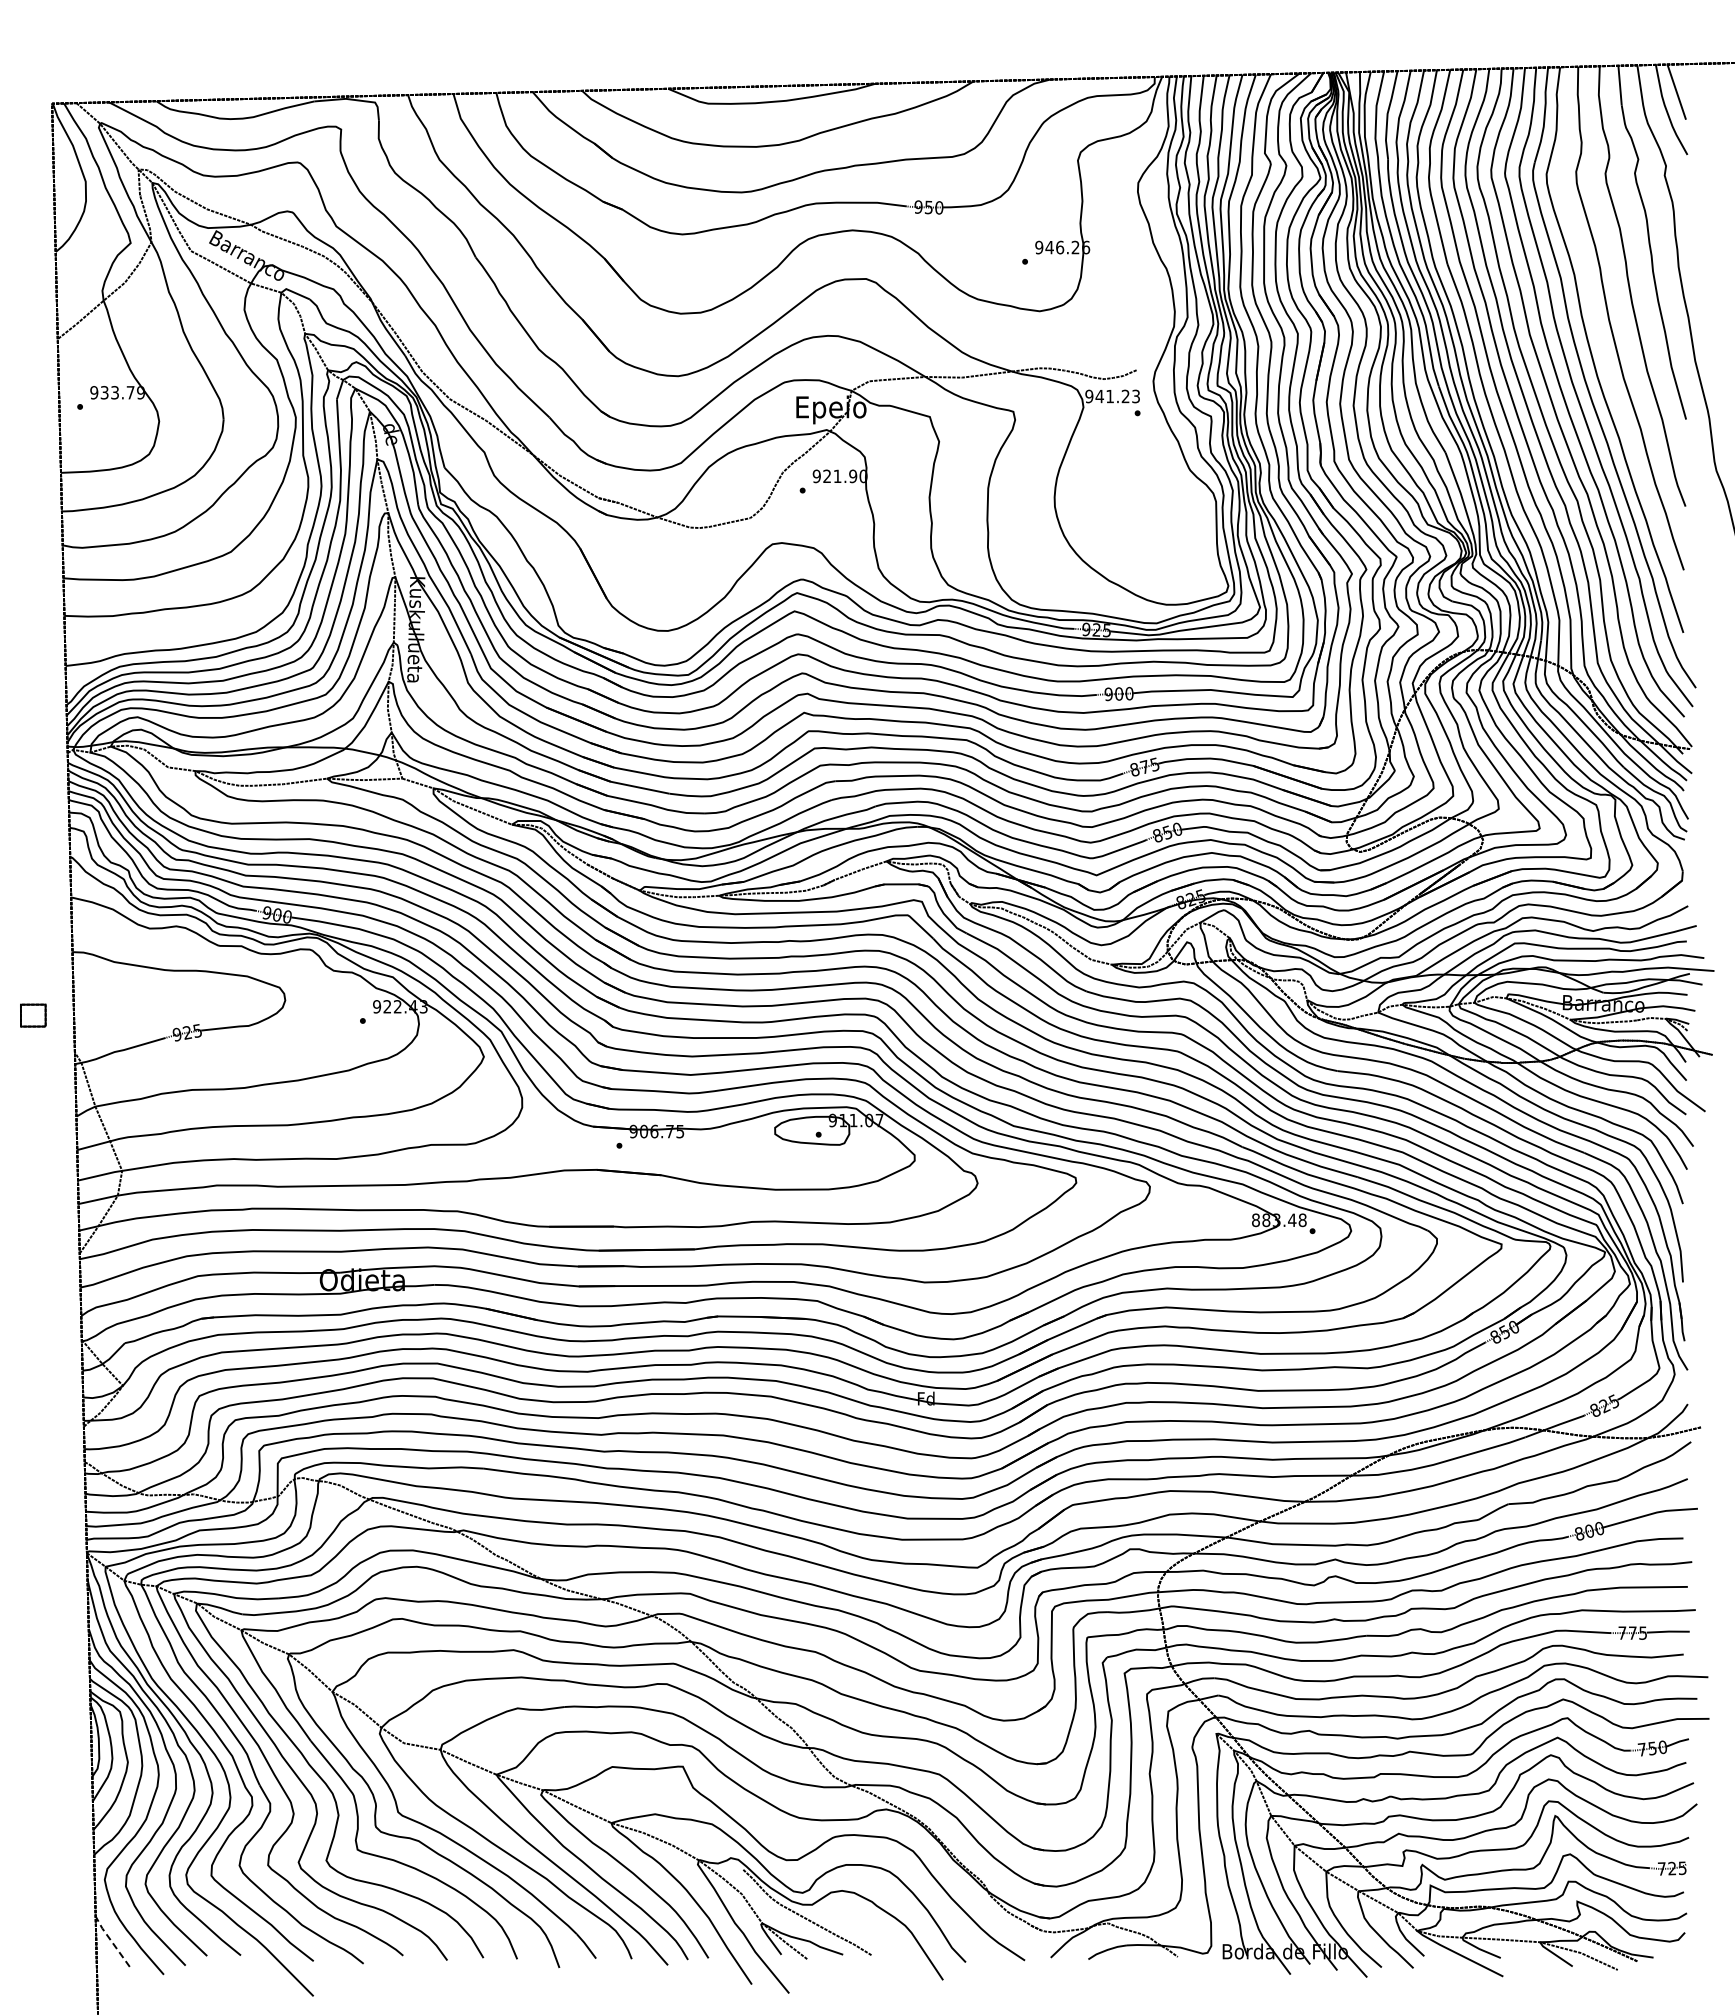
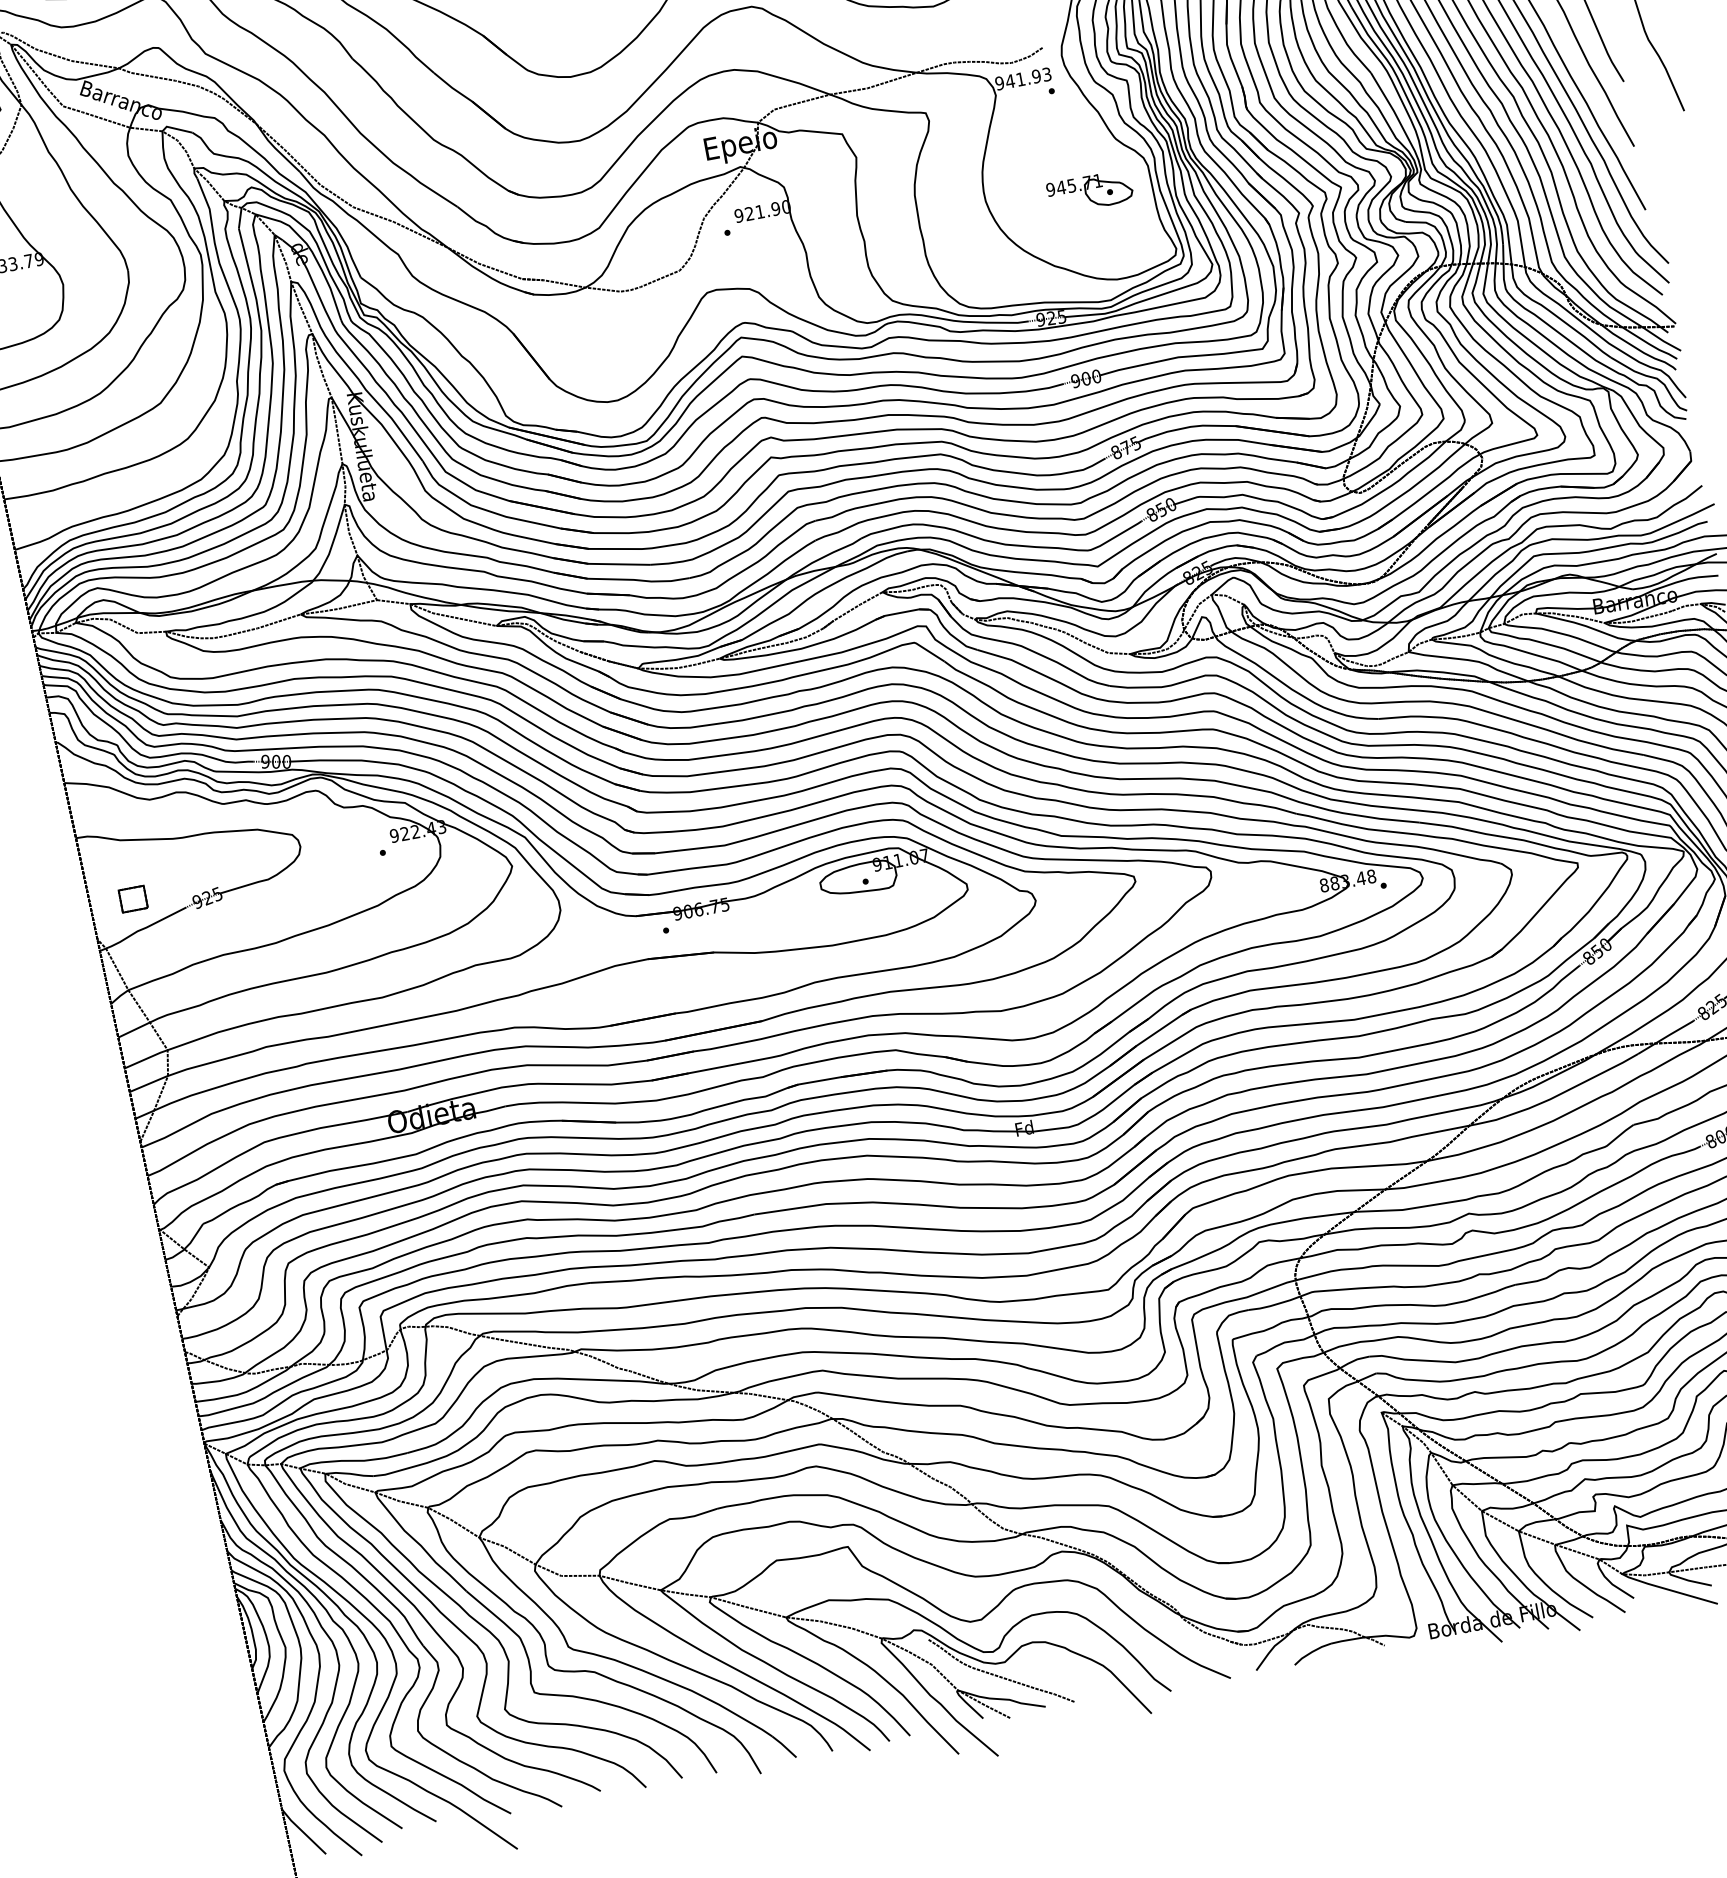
text: (1125, 396) -> (1036, 76), 941.23 -> 941.93
part: (1156, 516) -> (1090, 192), added
part: (33, 1015) -> (133, 899), moved
line: (111, 1941) -> (302, 1831), dashed -> solid

